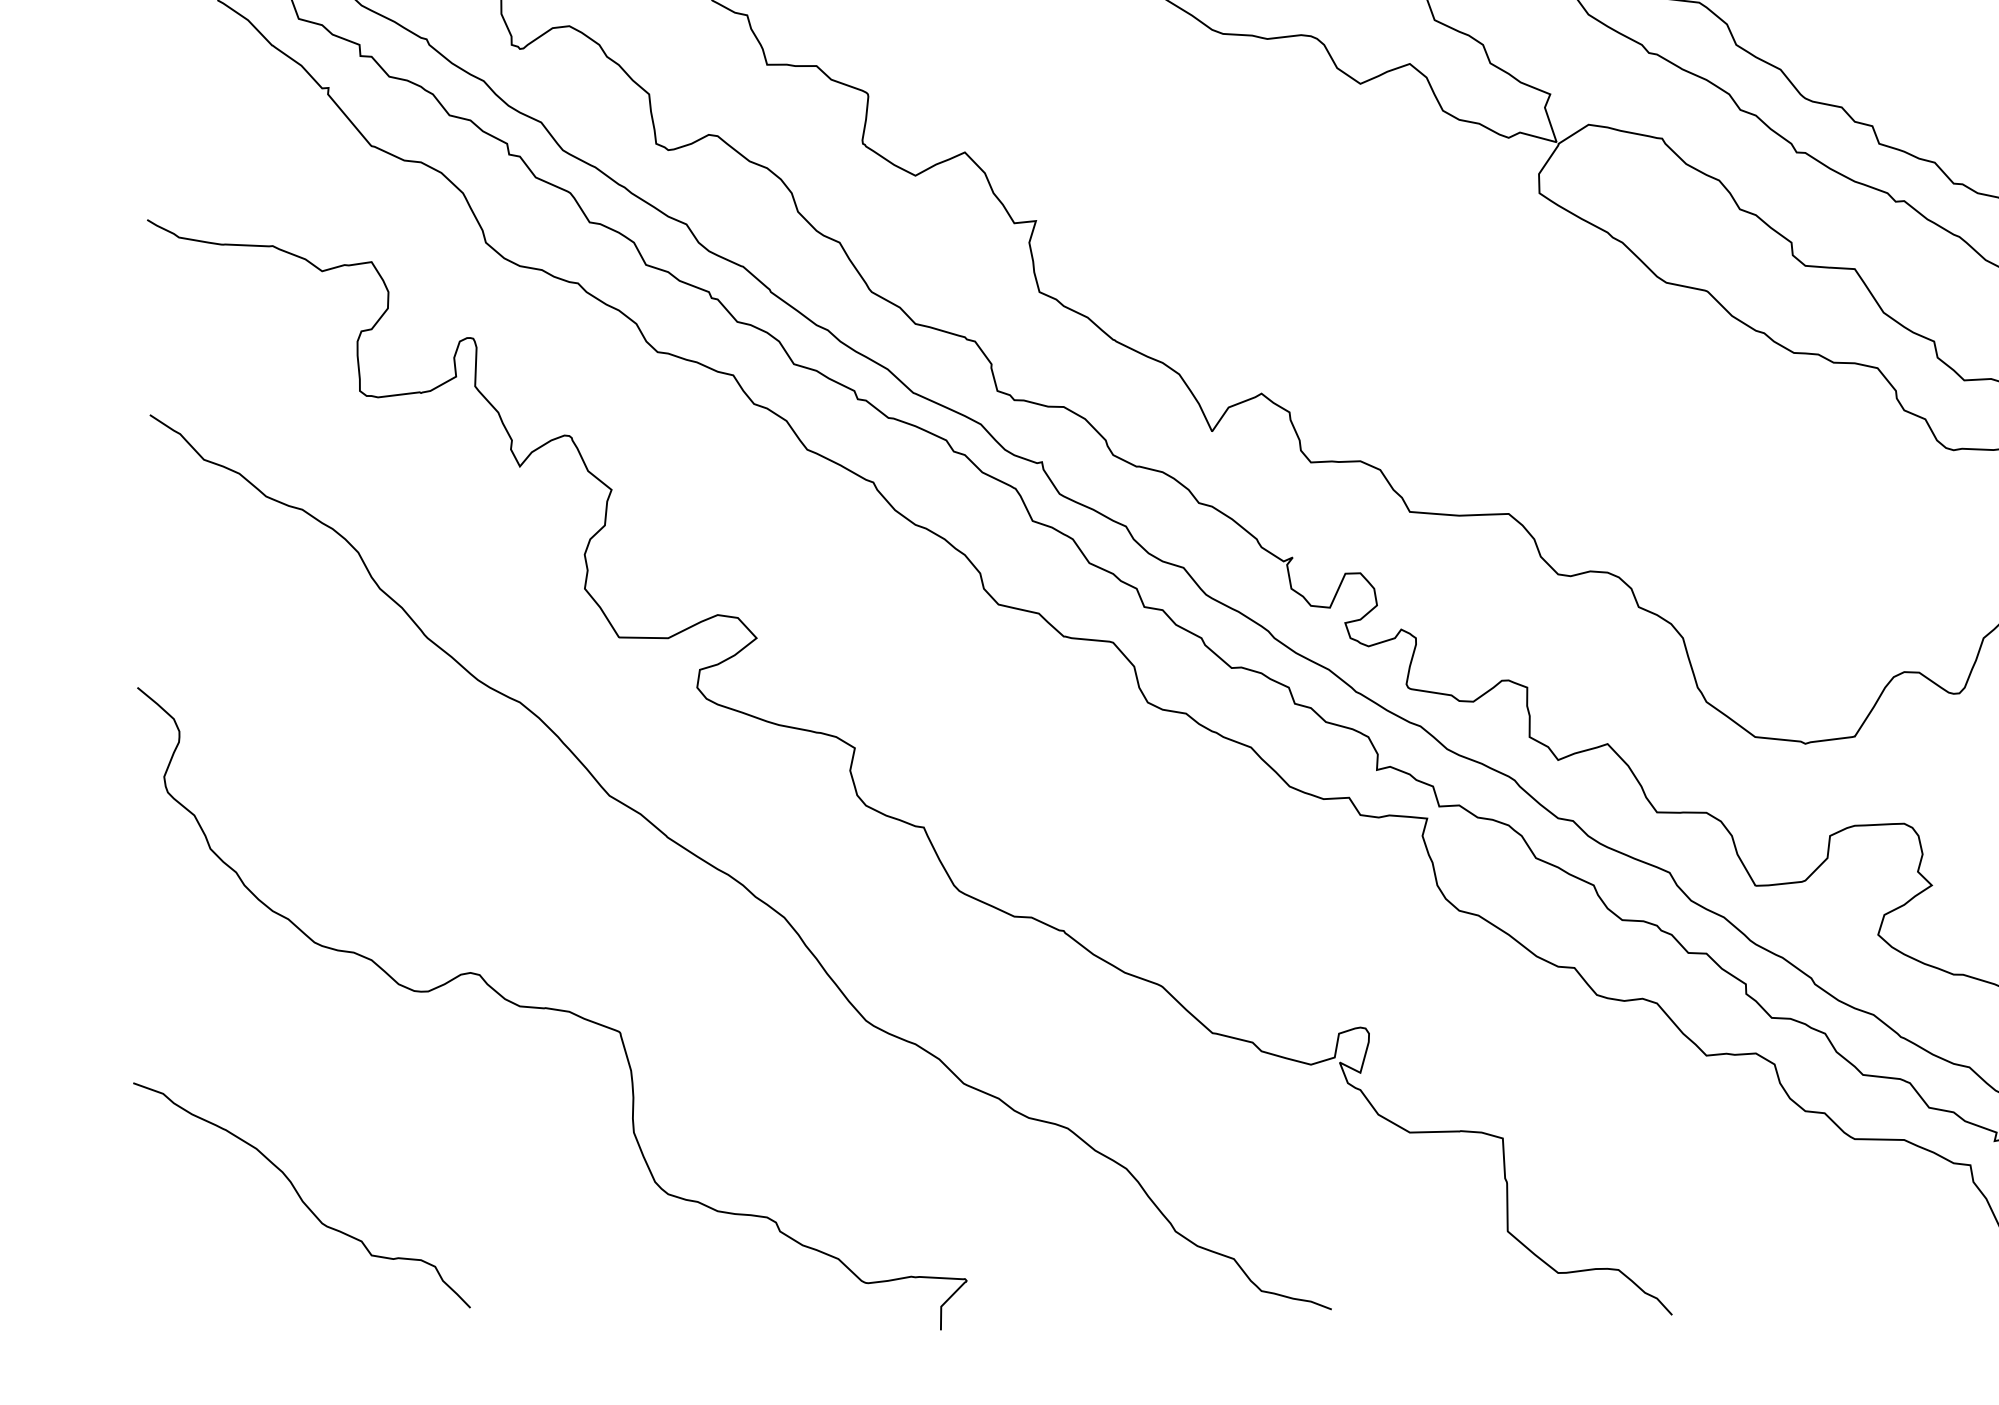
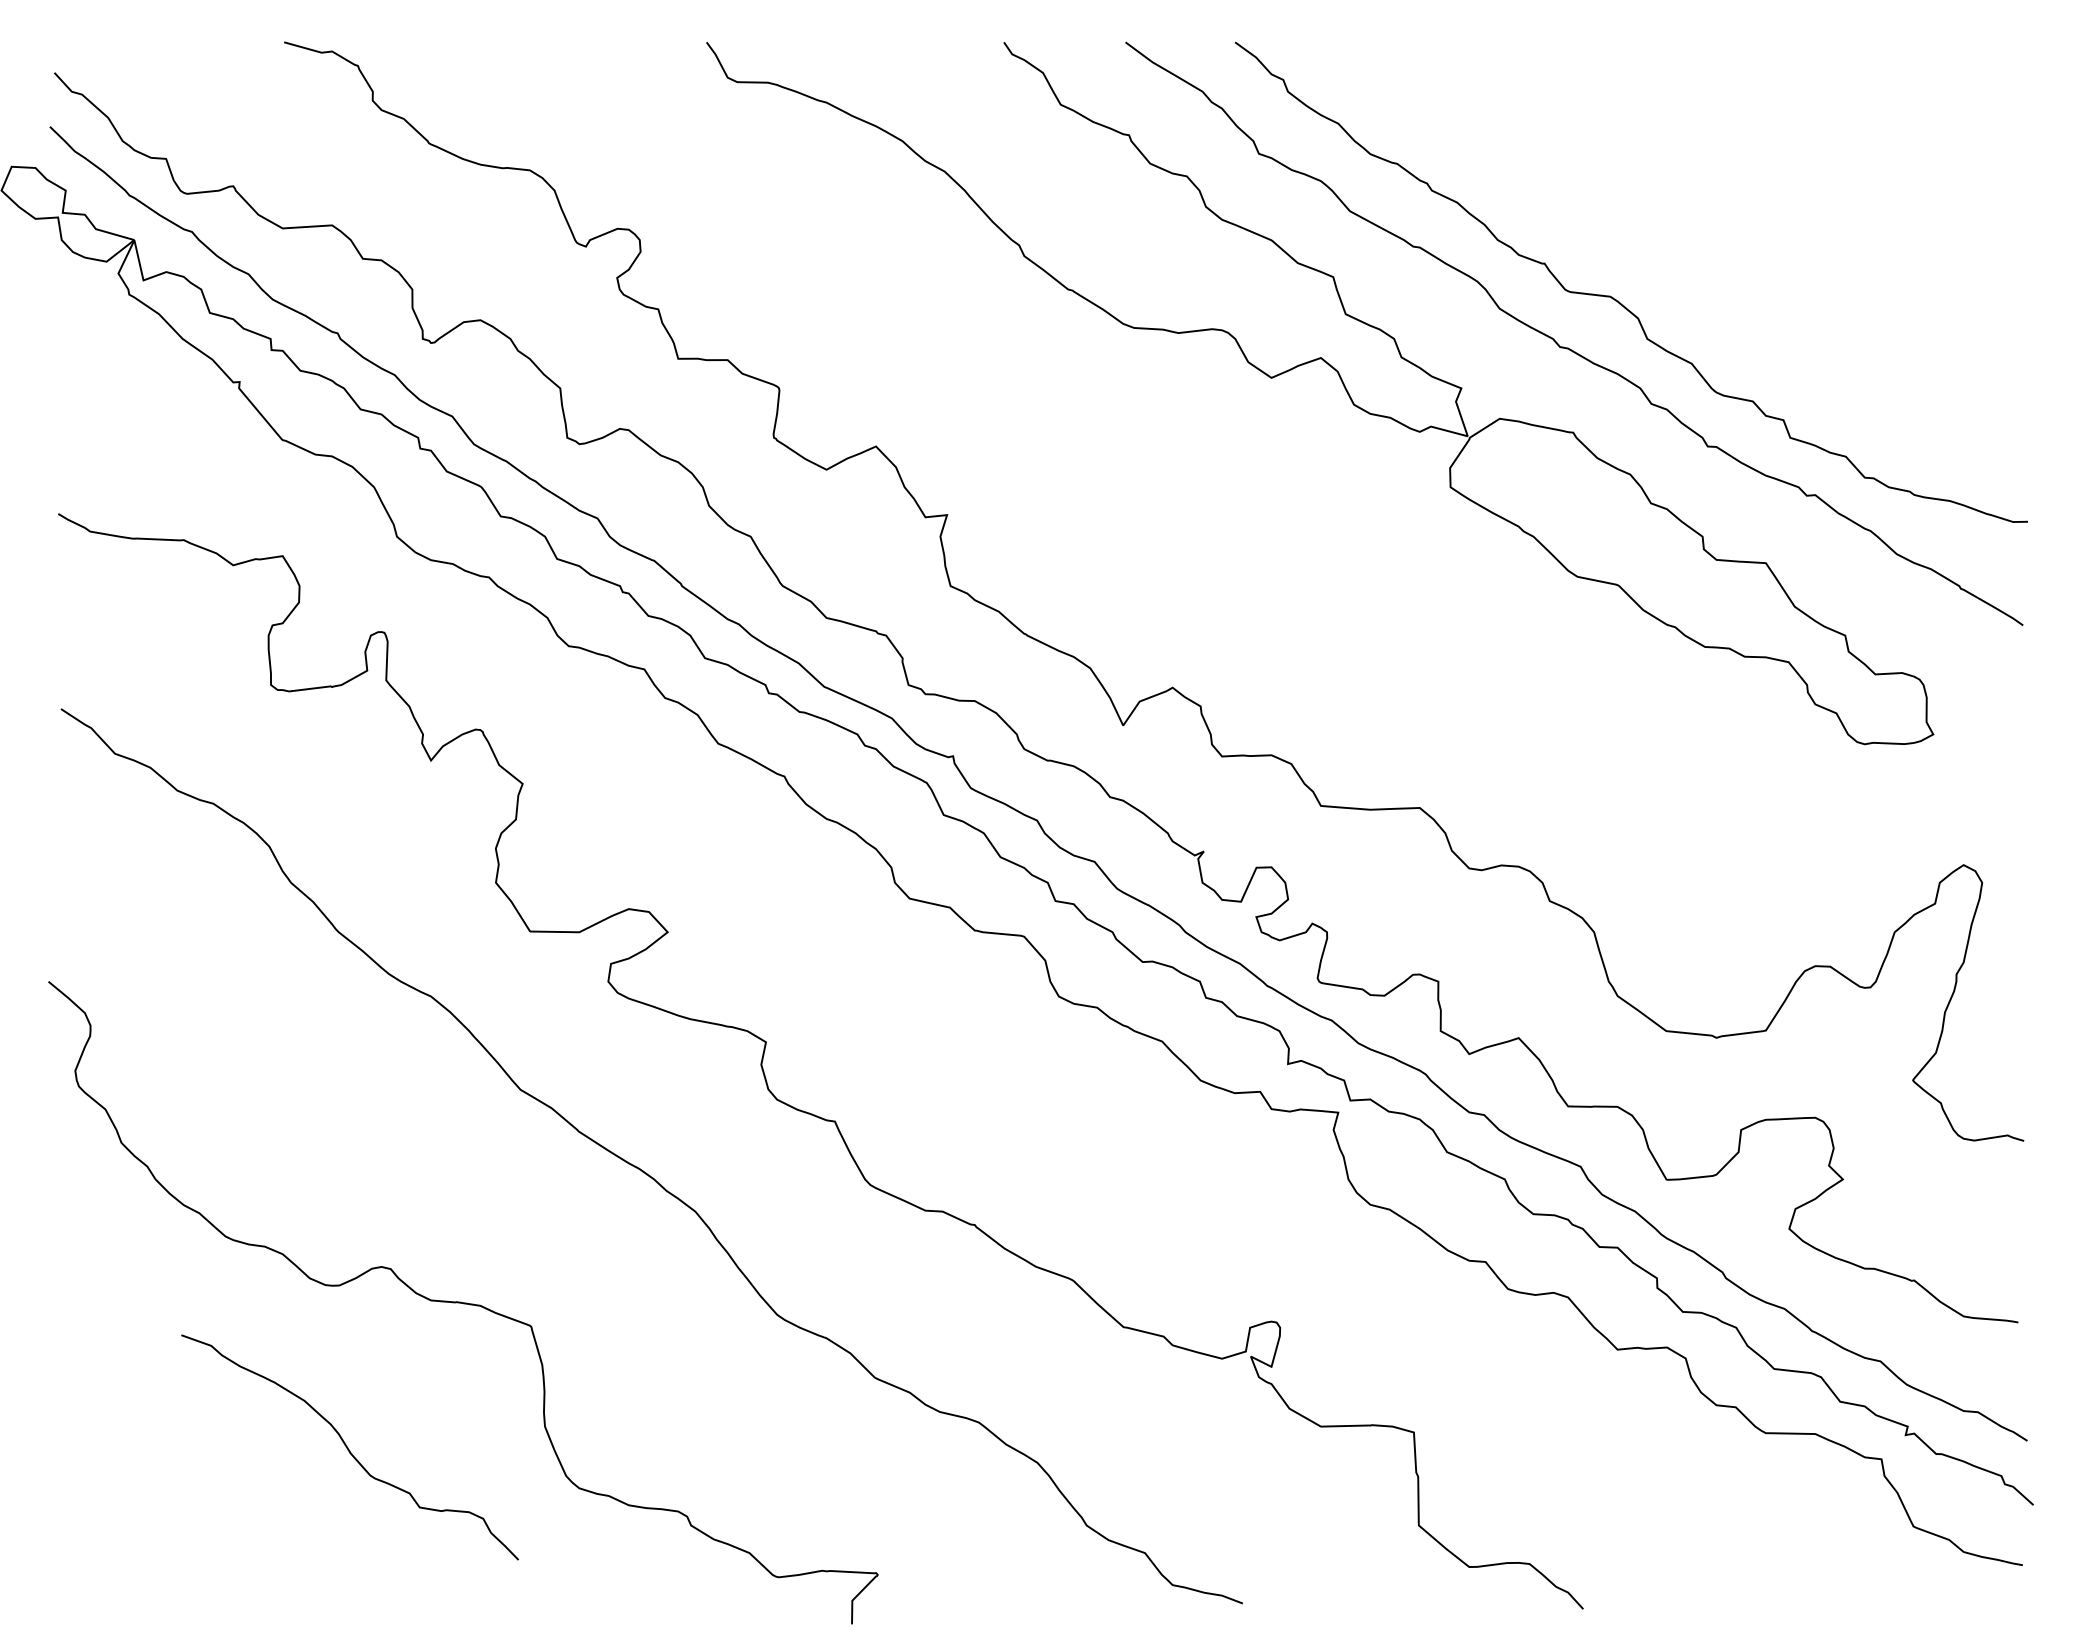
curve: (300, 1195) -> (348, 1447), moved

